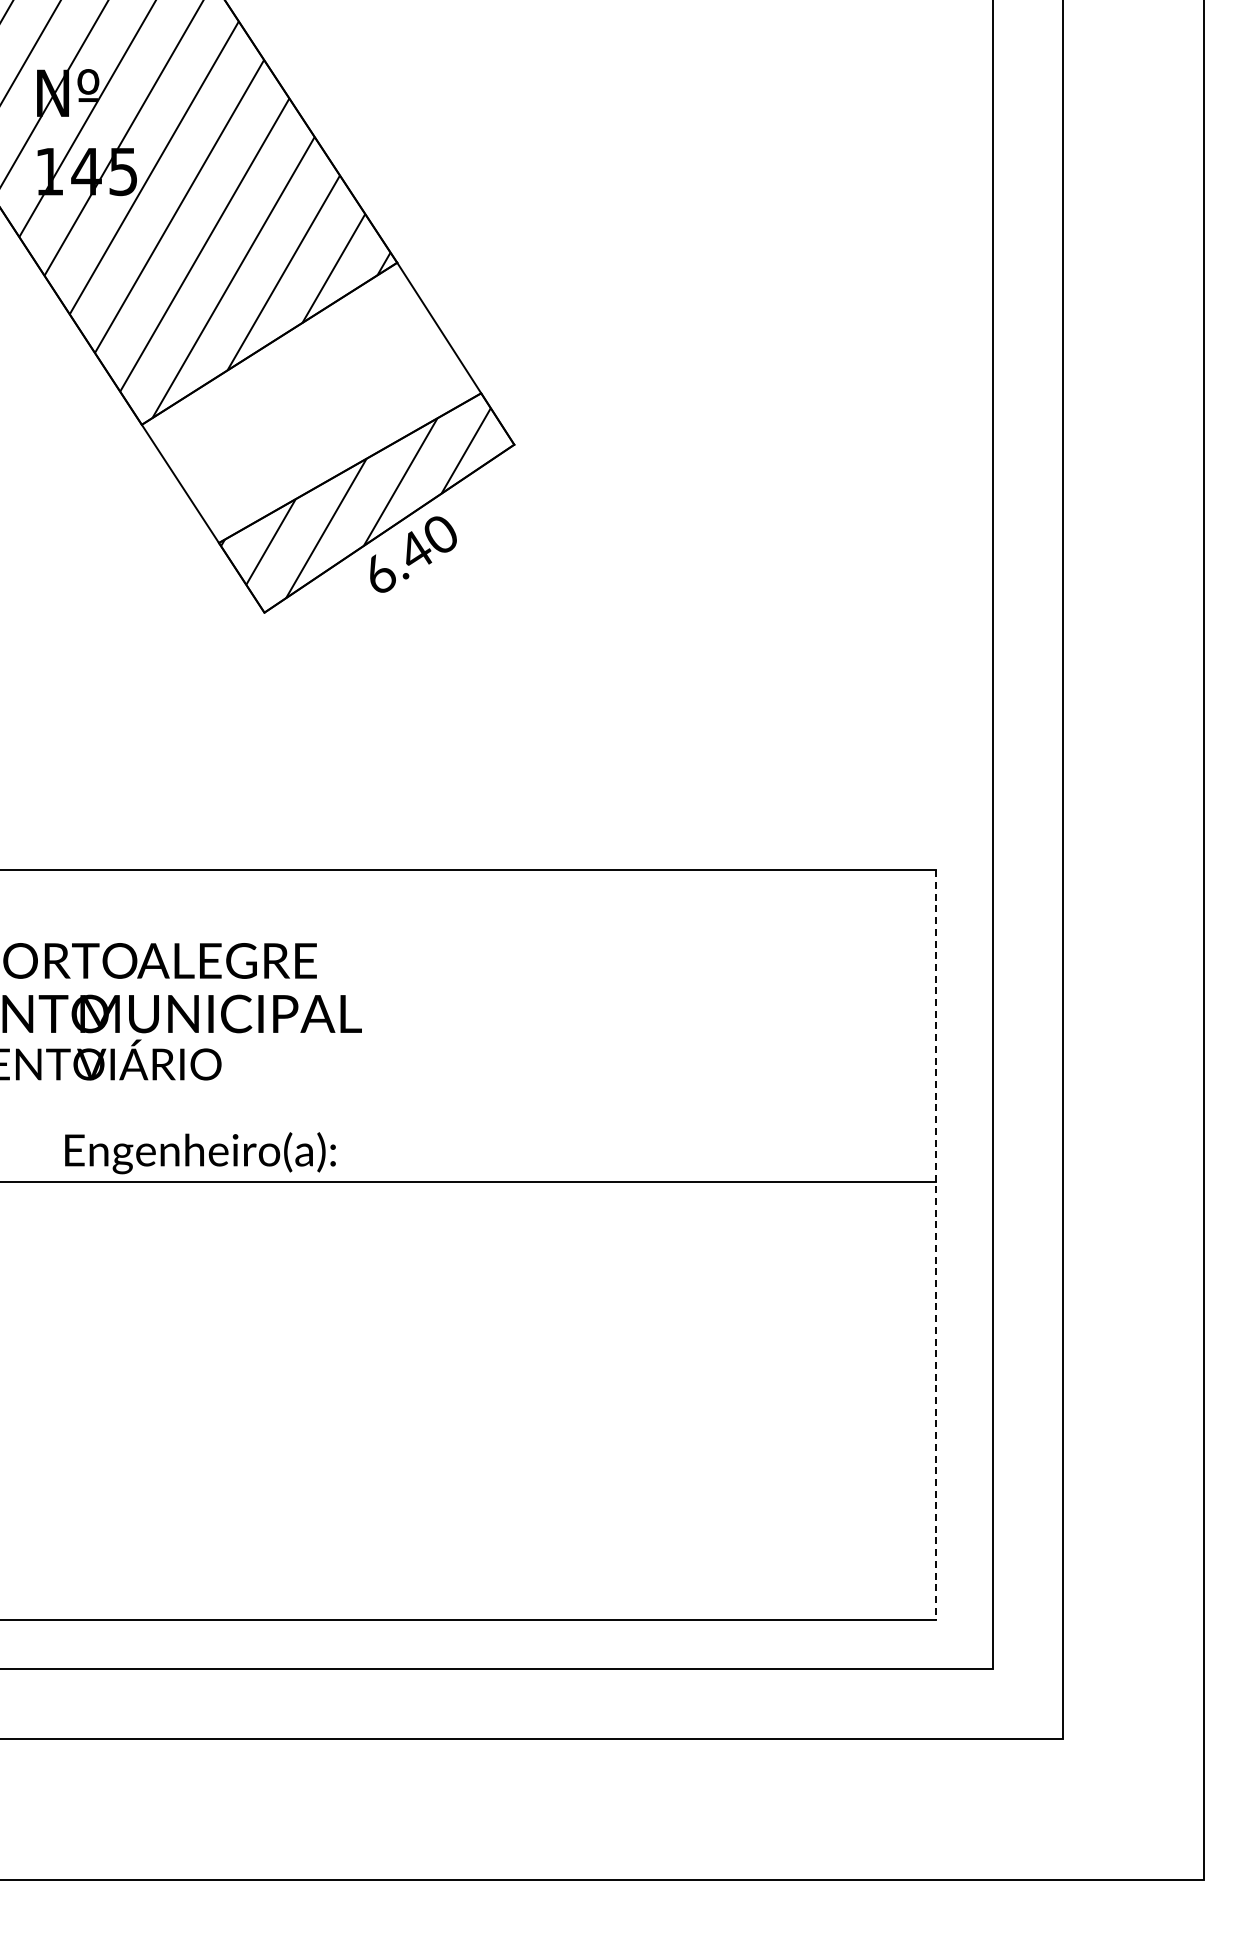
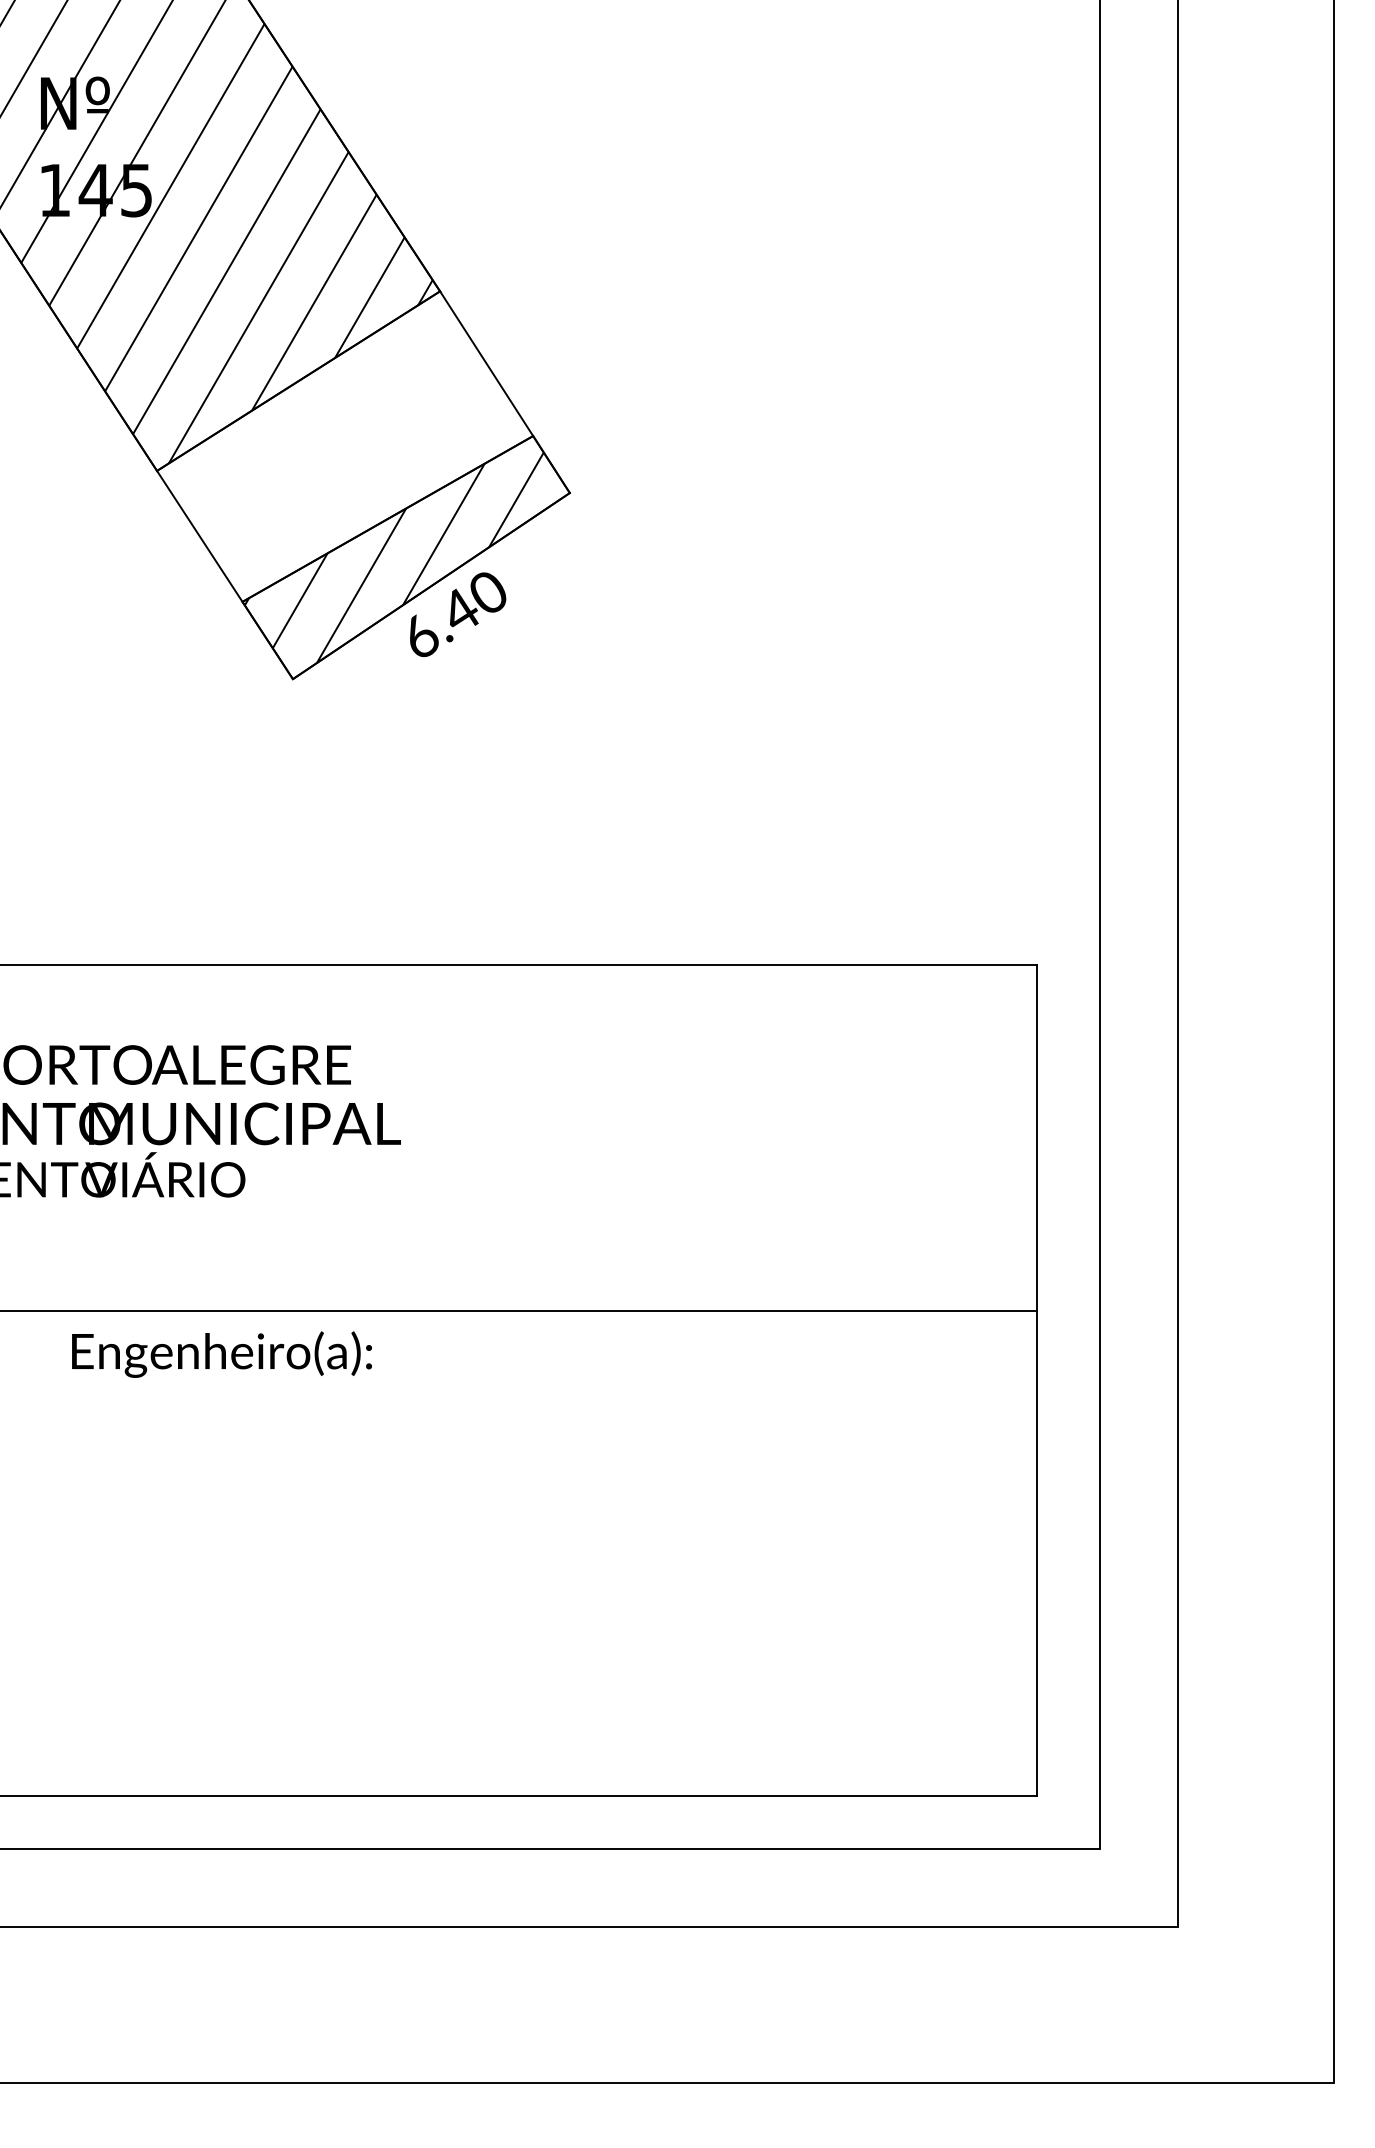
text: (200, 1153) -> (222, 1354), moved
line: (935, 1245) -> (1036, 1380), dashed -> solid

